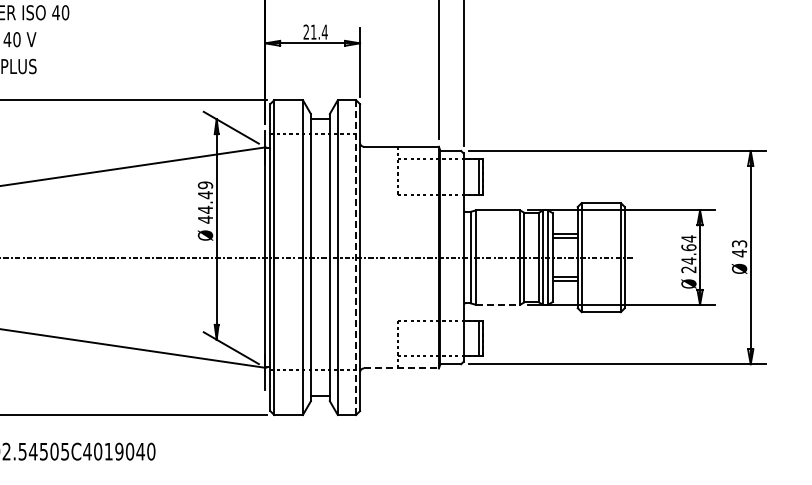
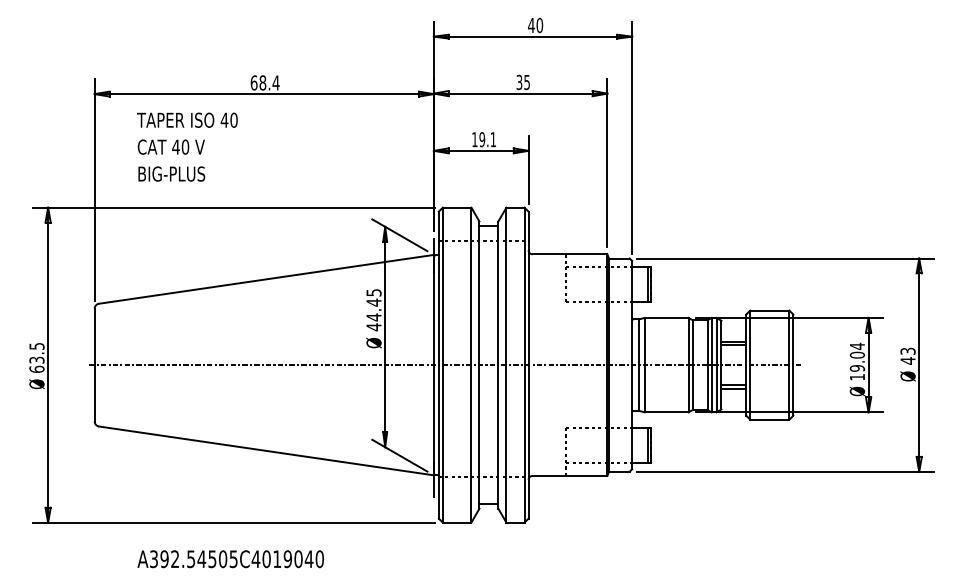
text: (315, 31) -> (484, 139), 21.4 -> 19.1
text: (204, 184) -> (373, 292), 44.49 -> 44.45
line: (355, 256) -> (524, 364), dashed -> solid
text: (688, 257) -> (857, 365), 24.64 -> 19.04
line: (498, 304) -> (667, 412), dashed -> solid
line: (401, 367) -> (570, 475), dashed -> solid

